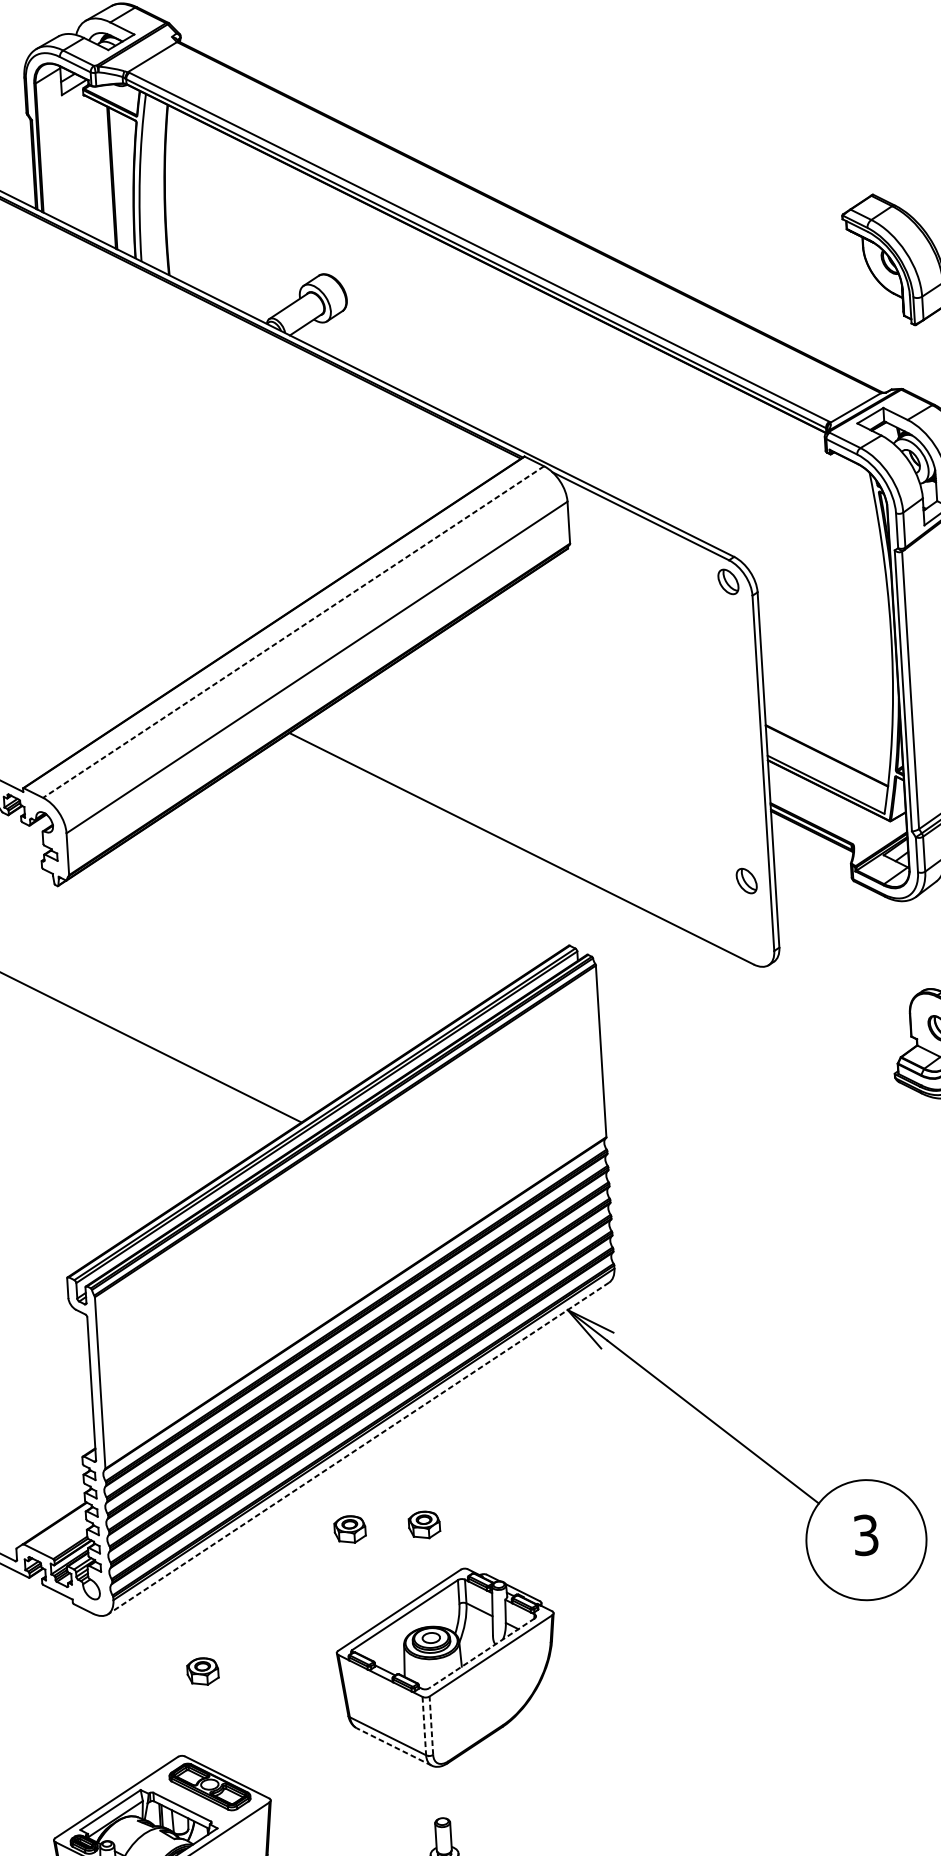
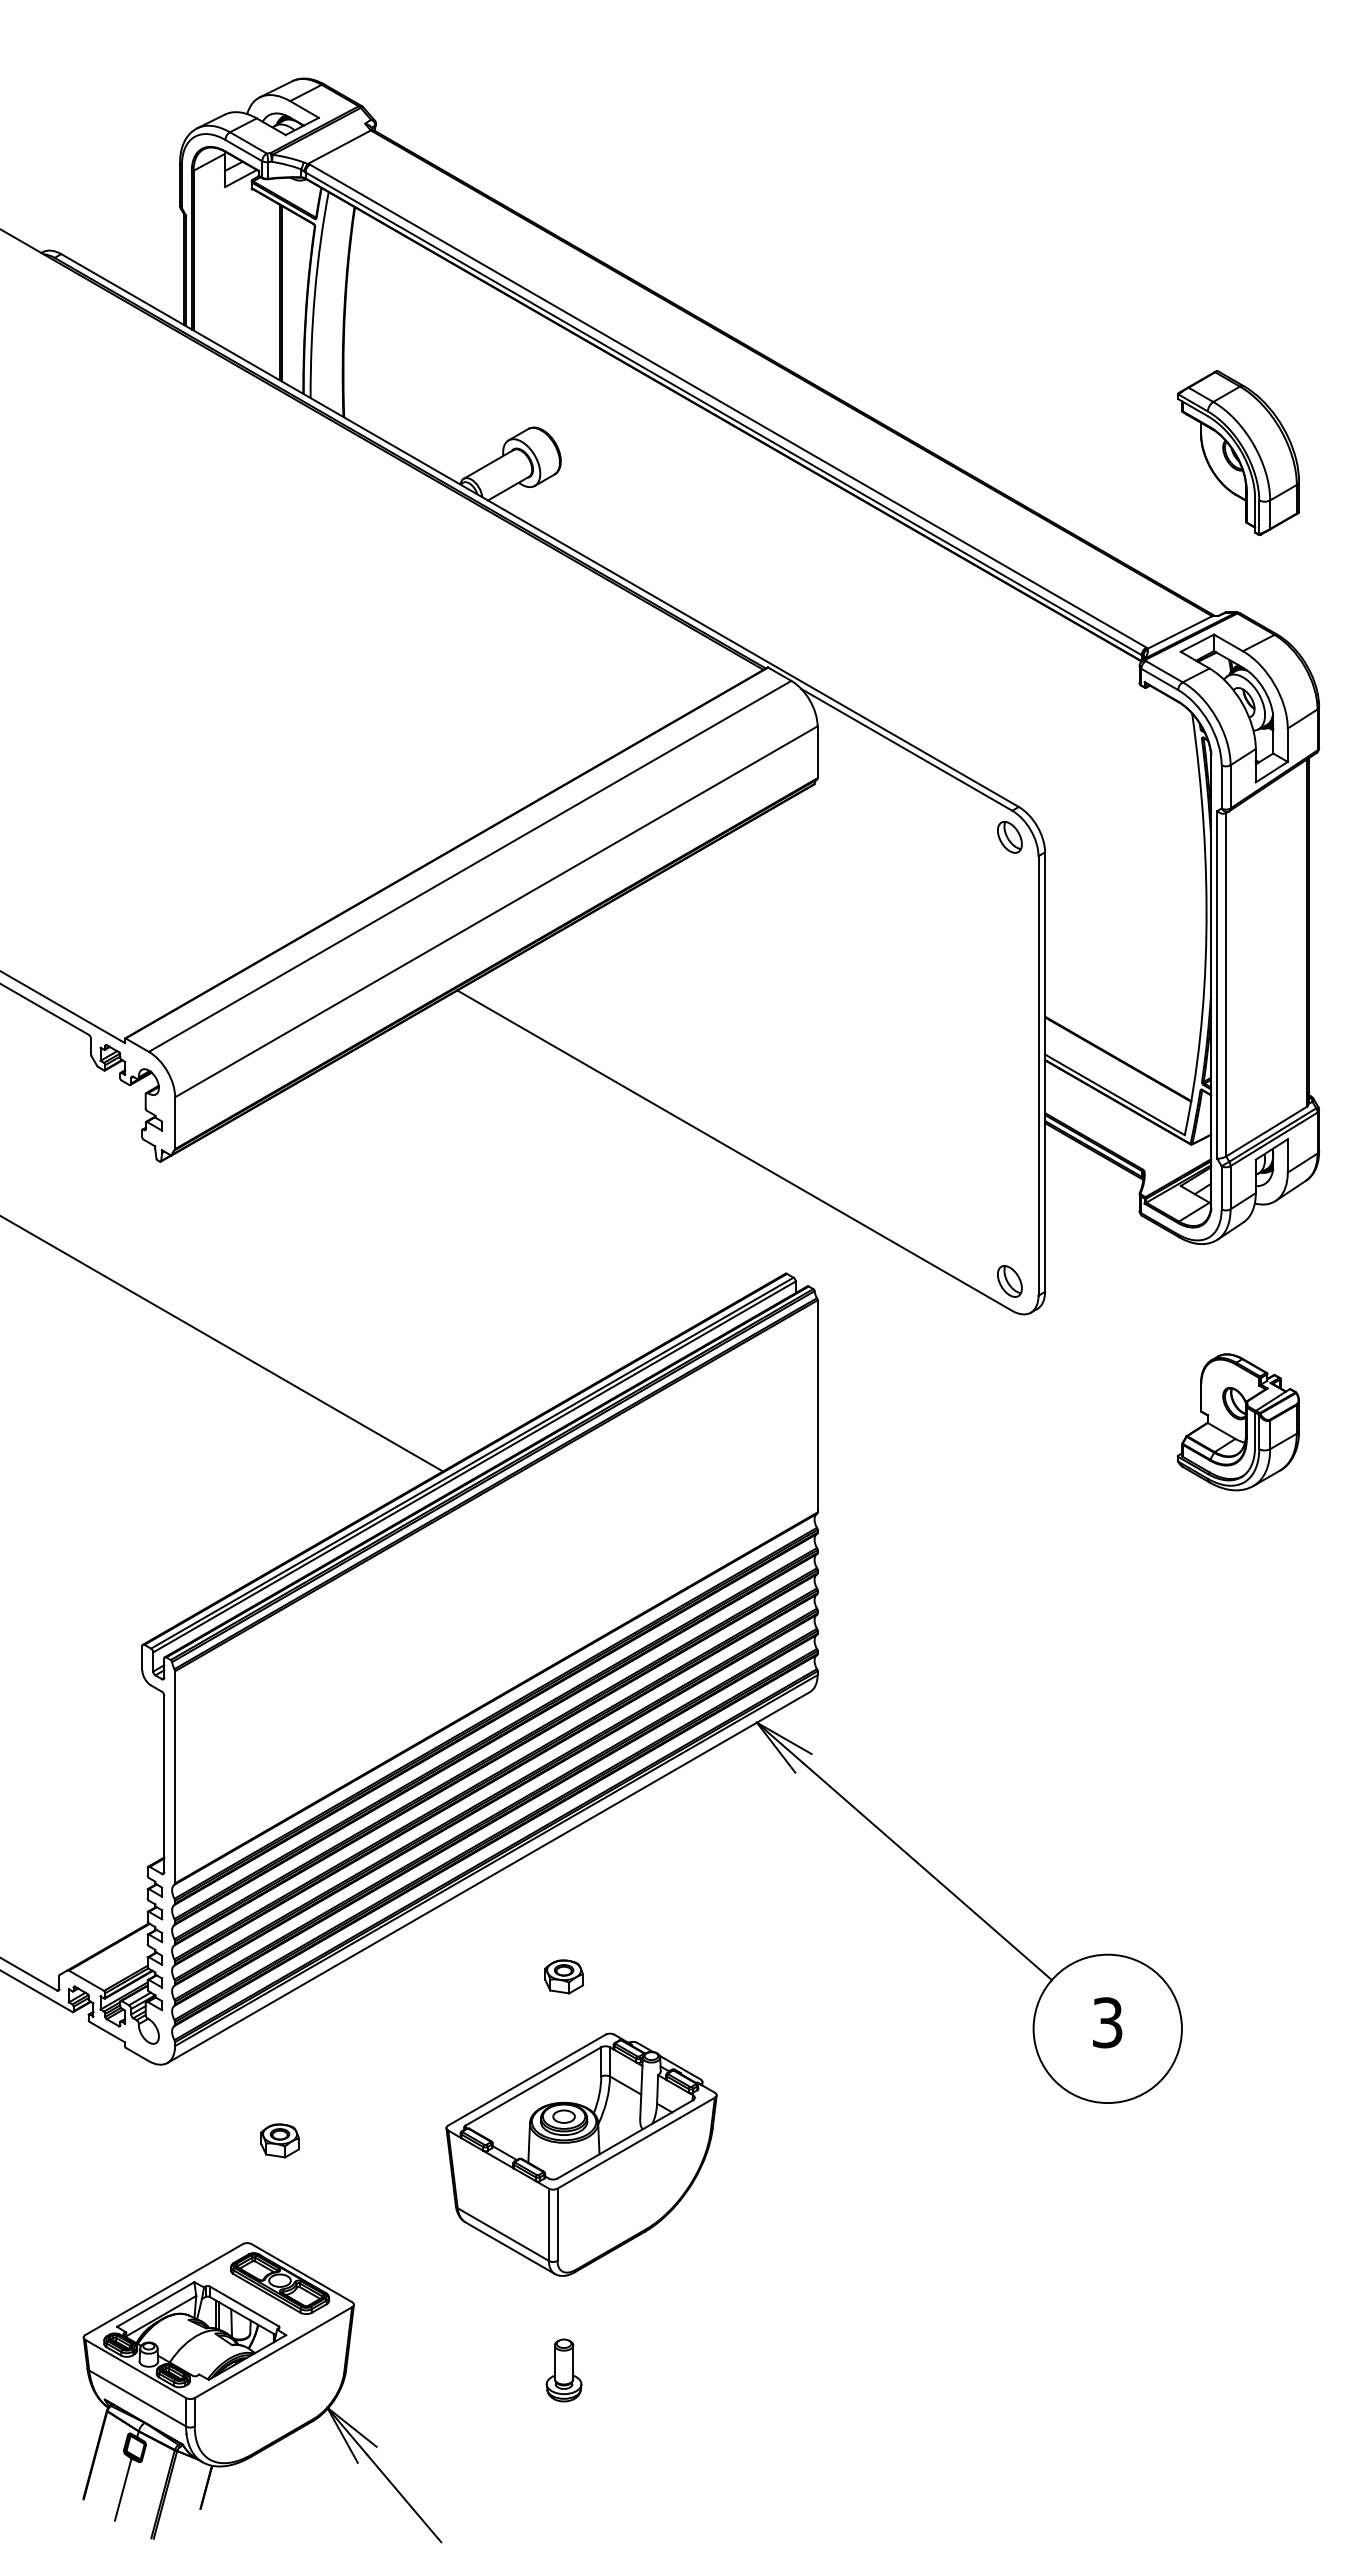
line: (293, 632) -> (470, 866), dashed -> solid
part: (746, 881) -> (1009, 1281), moved
line: (358, 1448) -> (488, 1877), dashed -> solid
part: (350, 1529) -> (472, 1976), removed
line: (481, 1653) -> (624, 2139), dashed -> solid
line: (431, 1725) -> (557, 2224), dashed -> solid
line: (424, 1726) -> (548, 2225), dashed -> solid
line: (394, 1747) -> (510, 2248), dashed -> solid

